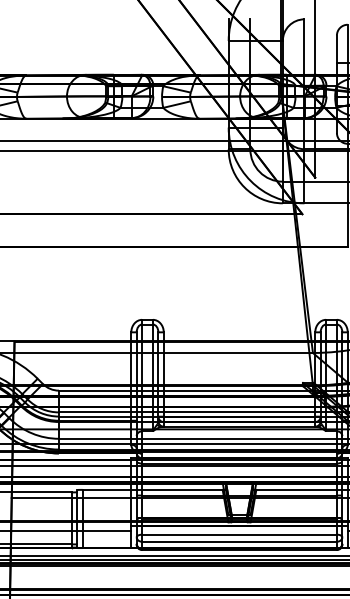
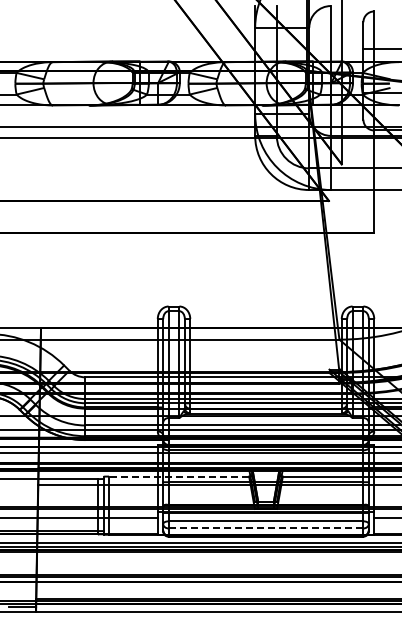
line: (152, 489) -> (178, 476), solid -> dashed
line: (239, 541) -> (265, 528), solid -> dashed

